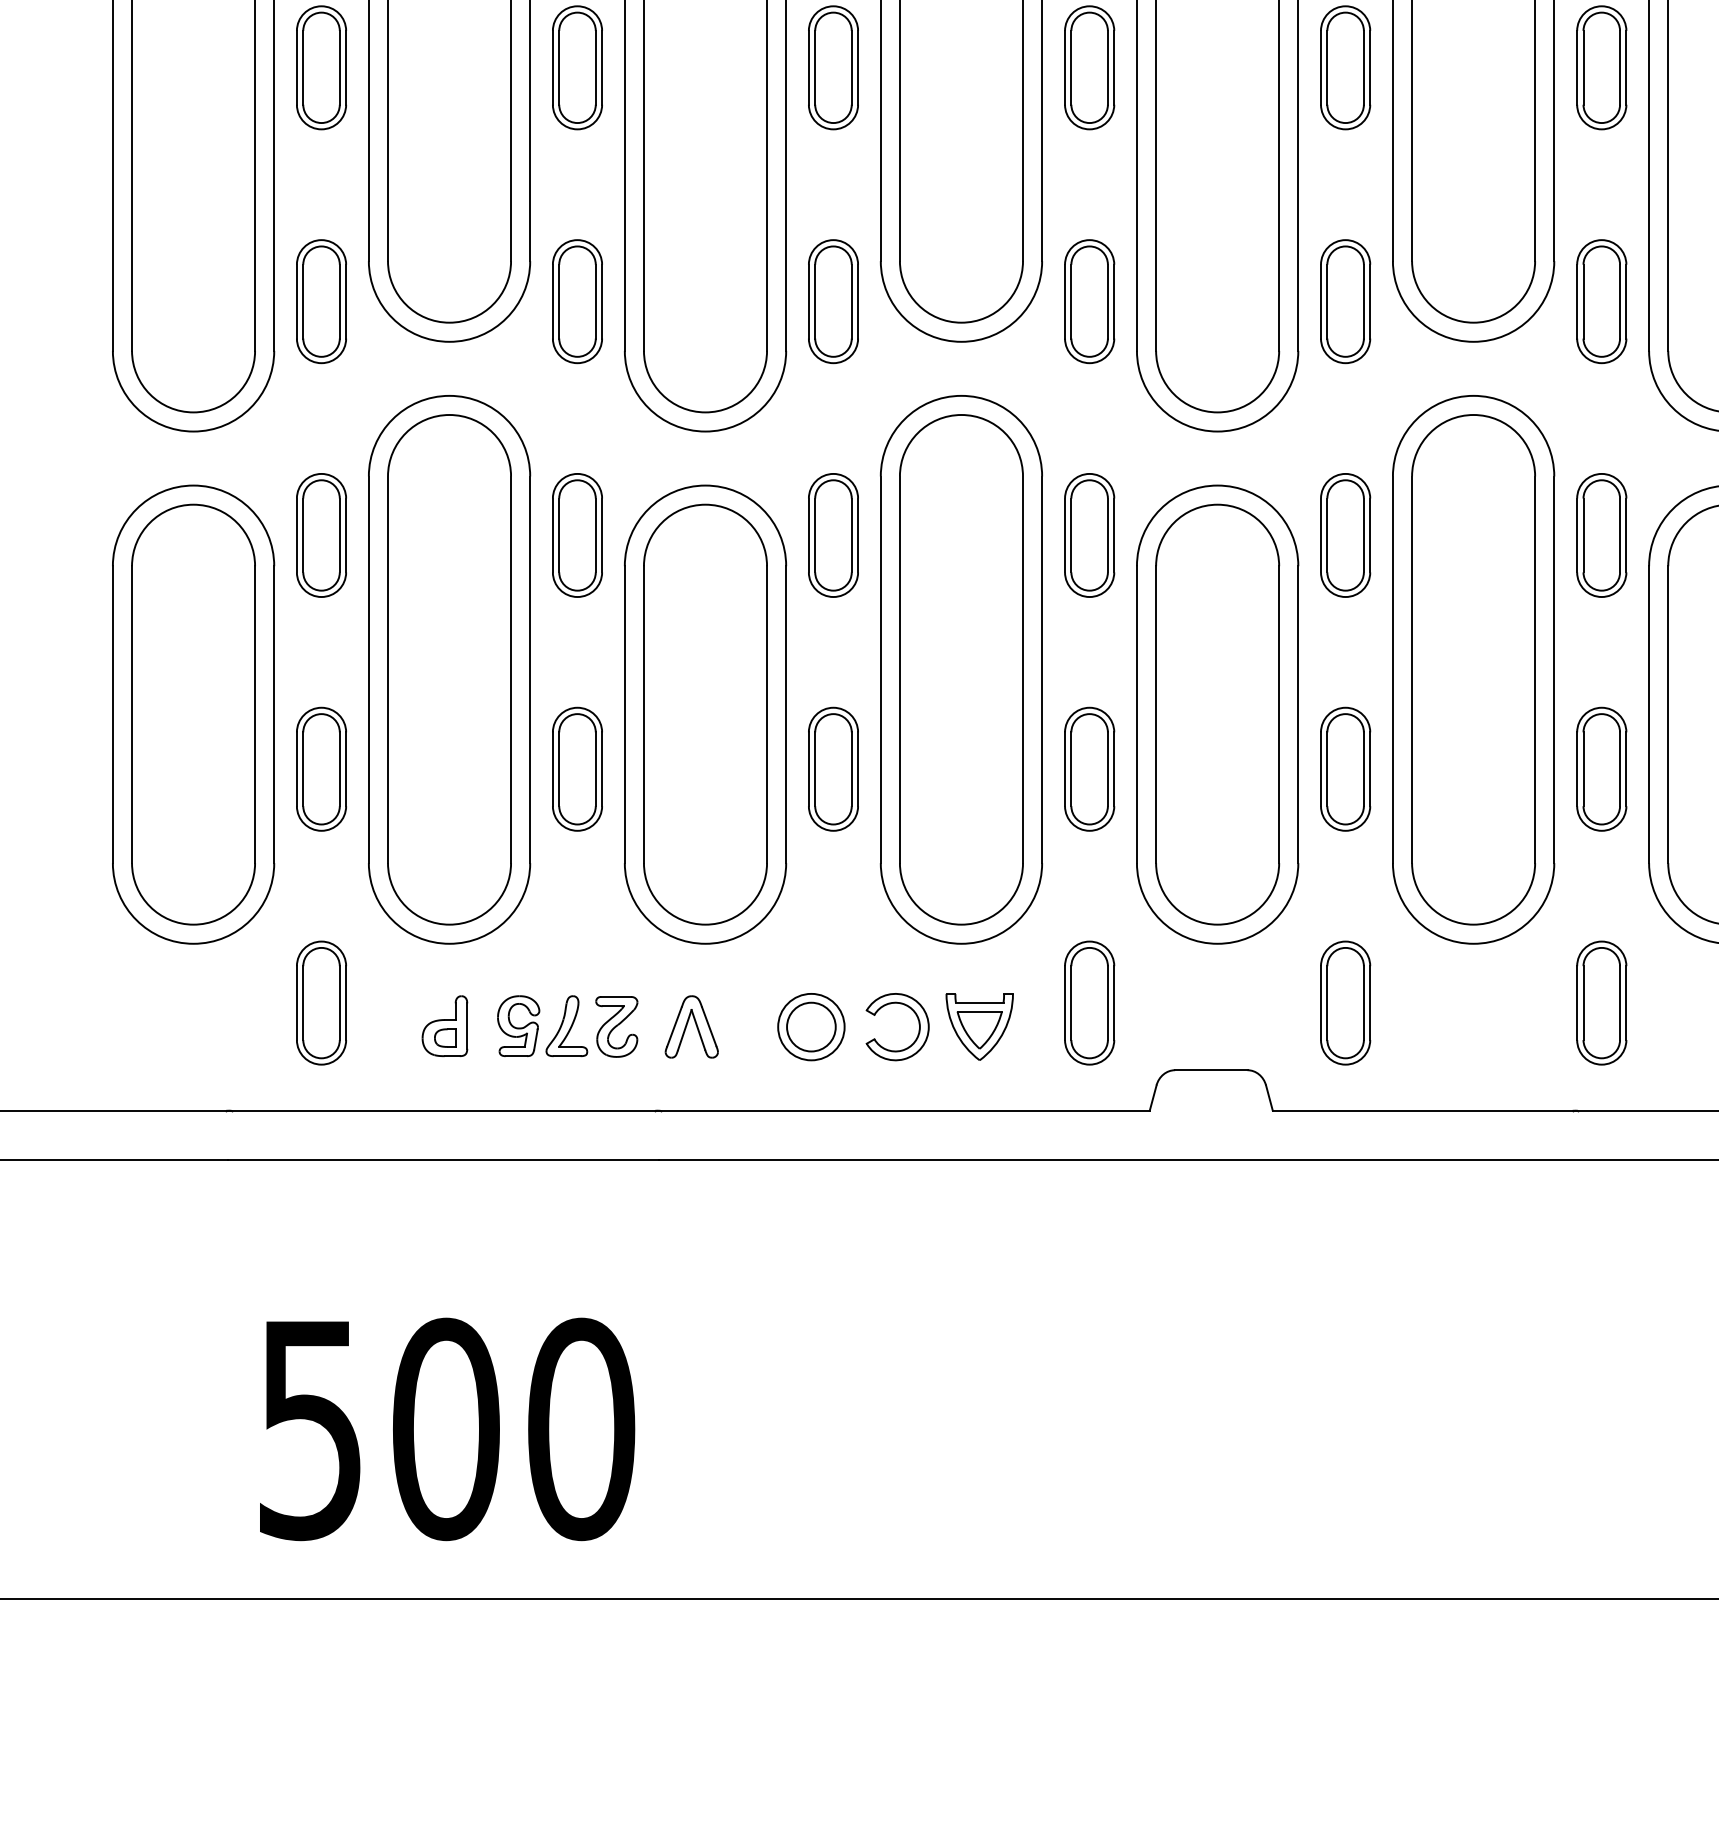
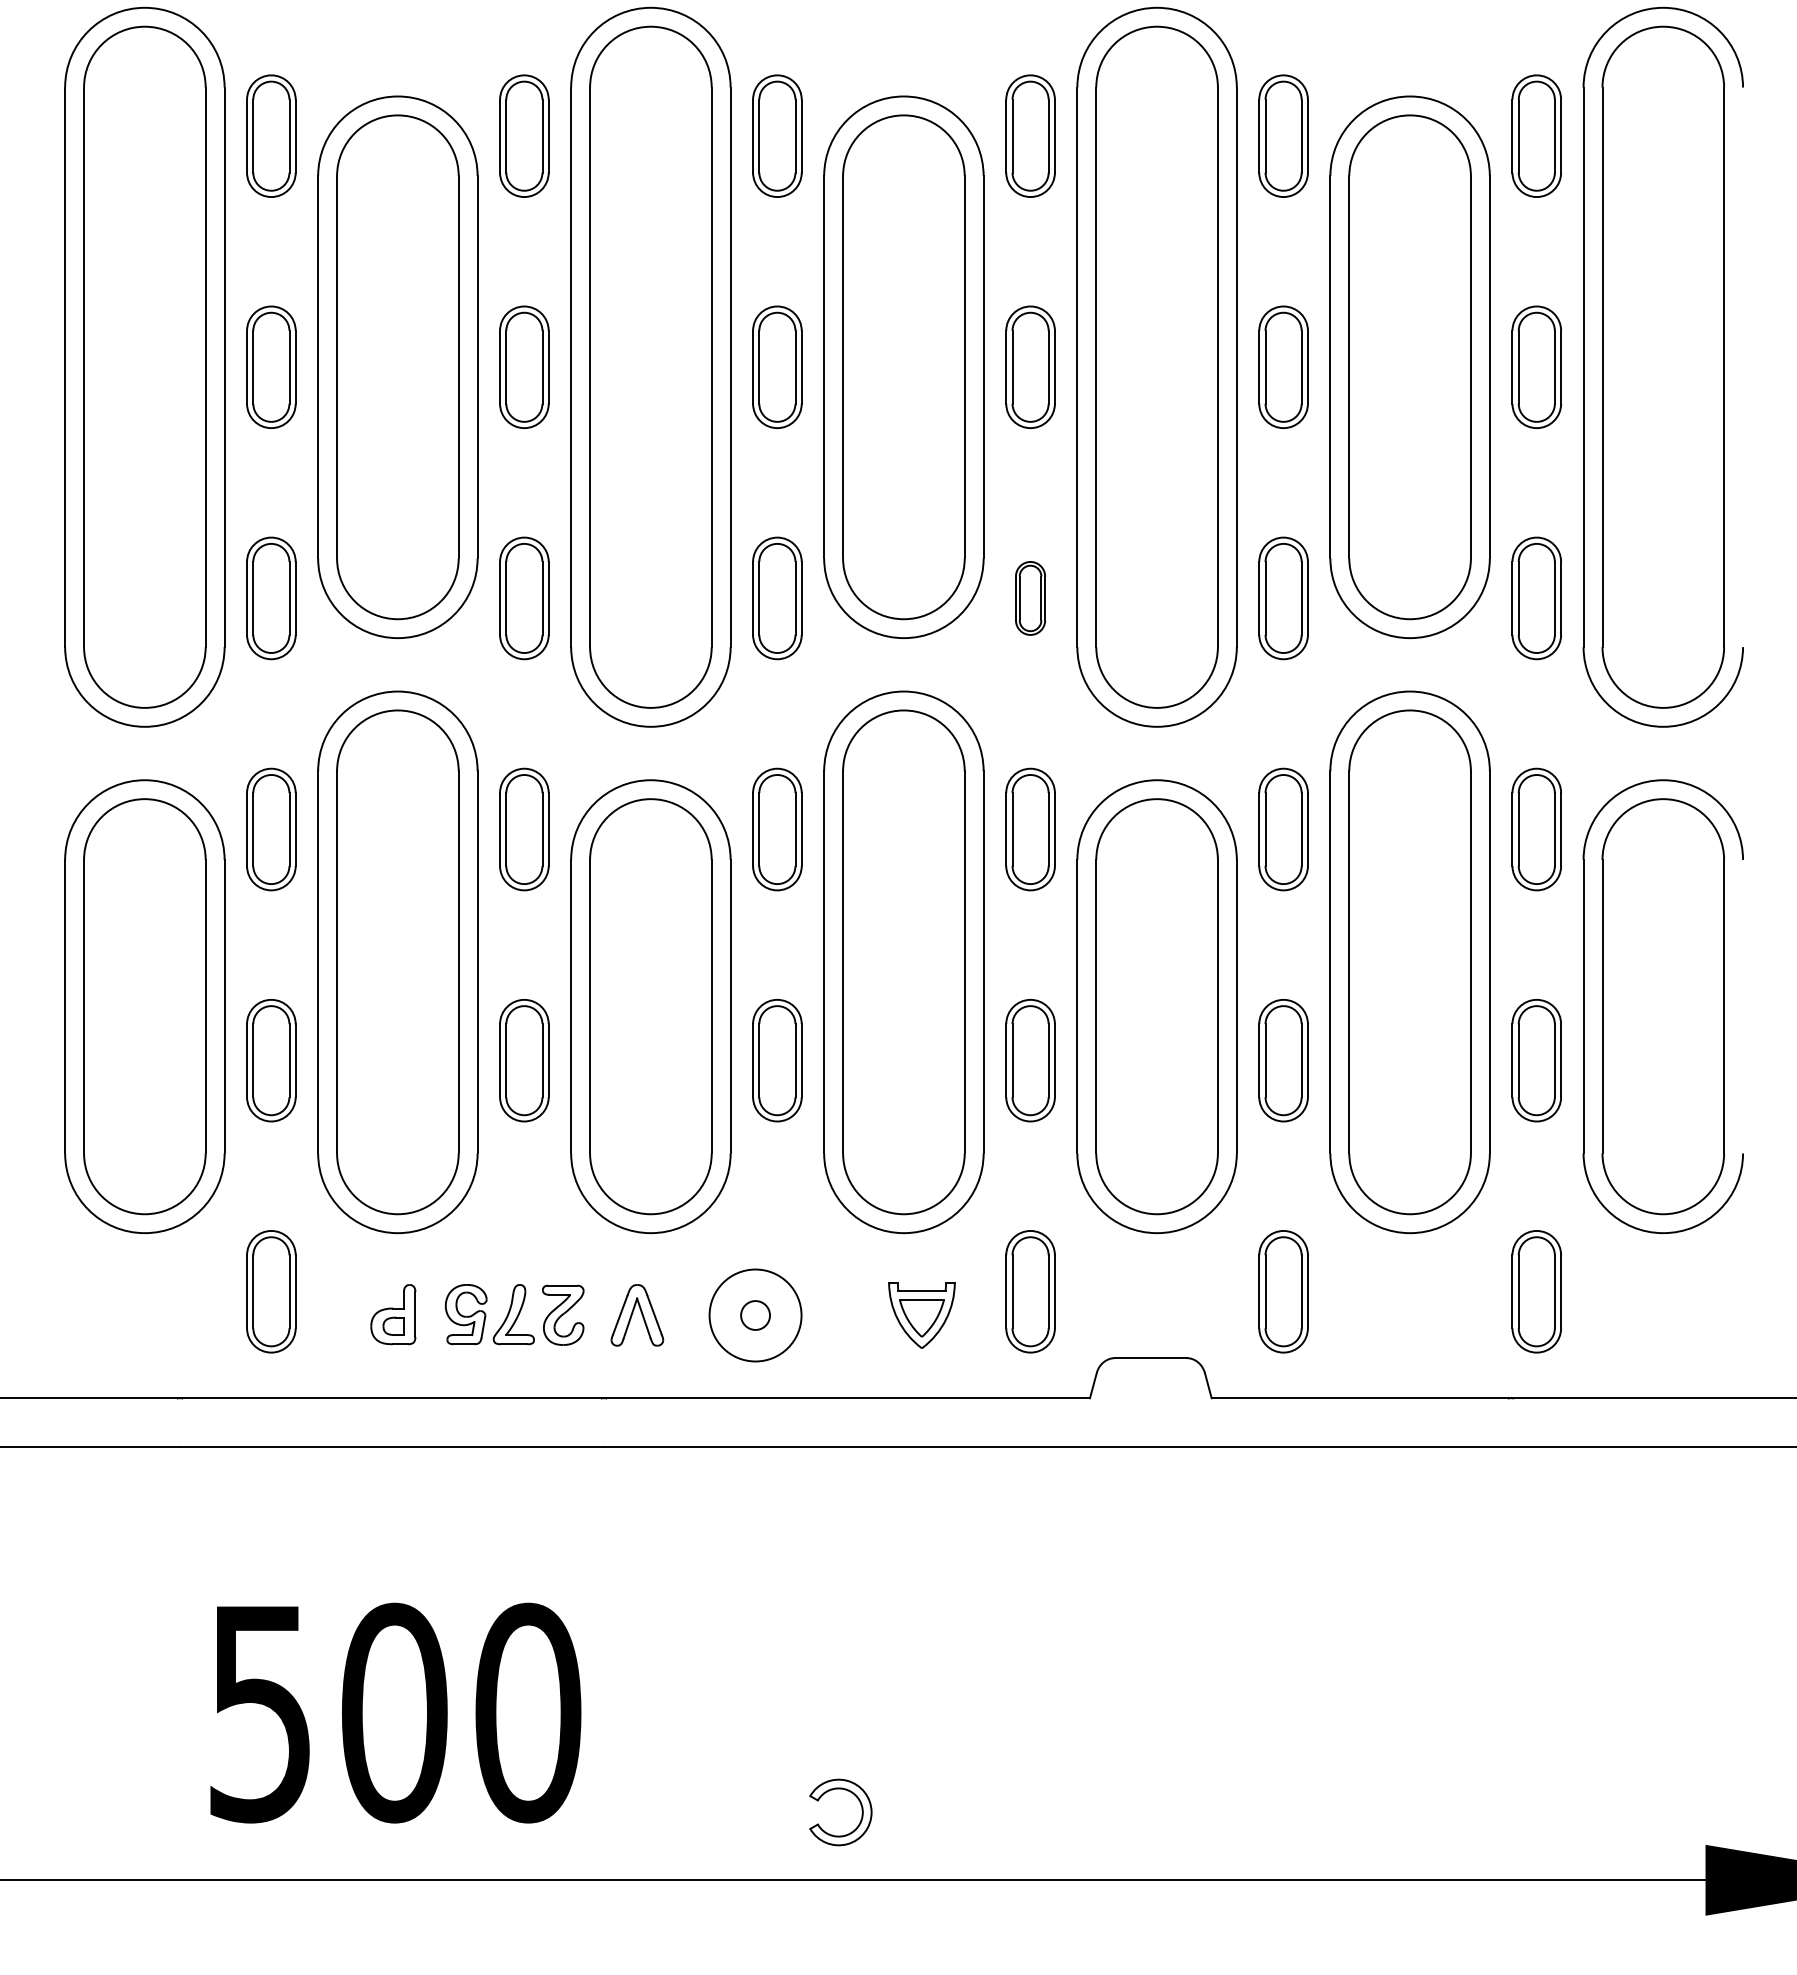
part: (1089, 301) -> (1030, 598), size x0.6
part: (918, 1026) -> (861, 1811), moved
circle: (811, 1027) -> (755, 1315), size x0.6
circle: (811, 1027) -> (755, 1315), size x1.4

